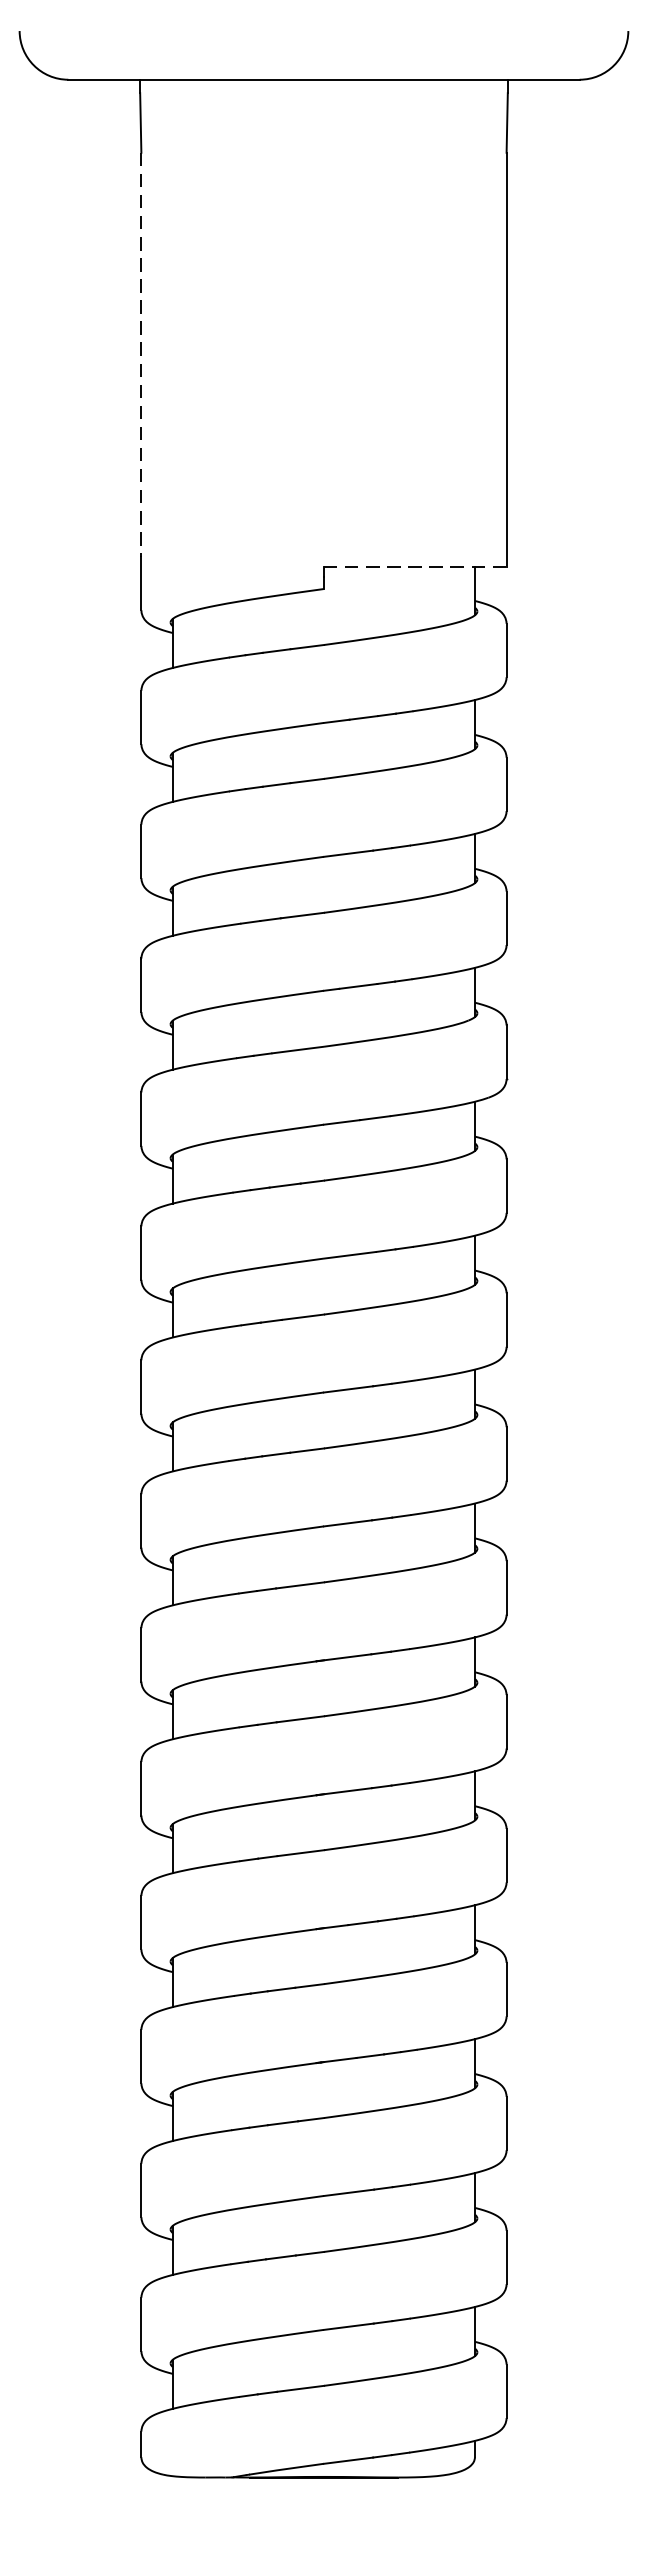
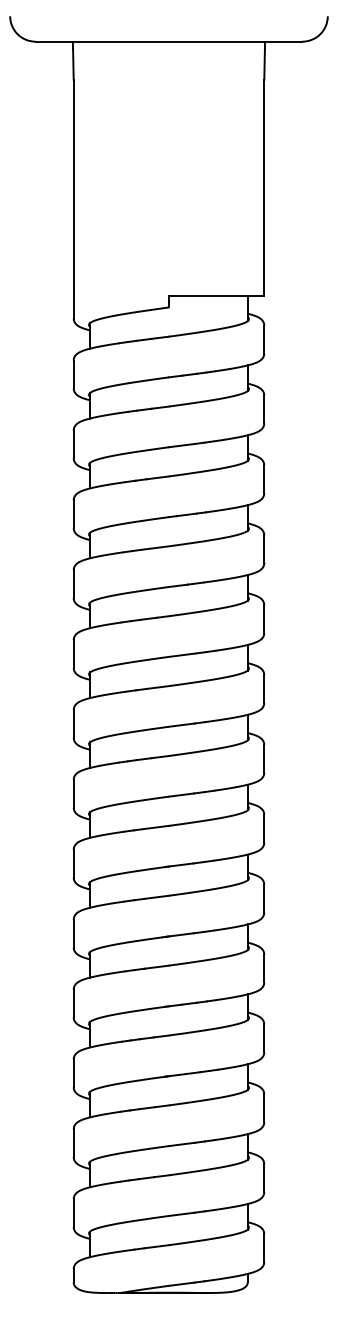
line: (141, 355) -> (73, 185), dashed -> solid
line: (415, 566) -> (216, 295), dashed -> solid

